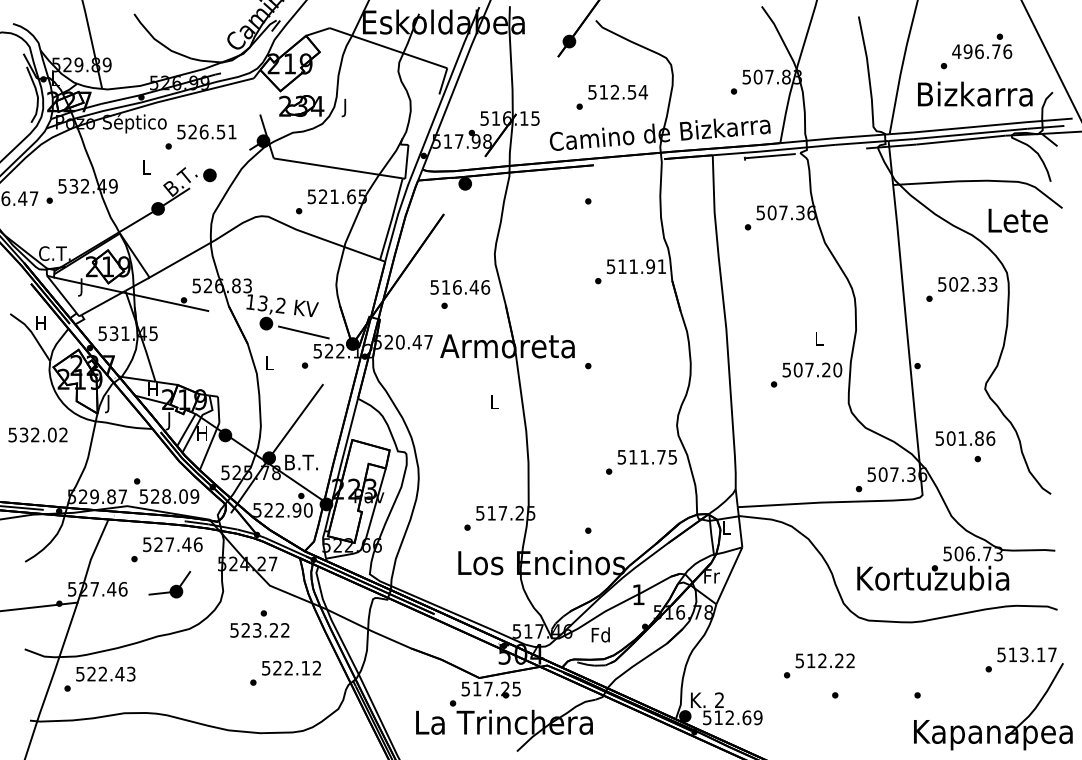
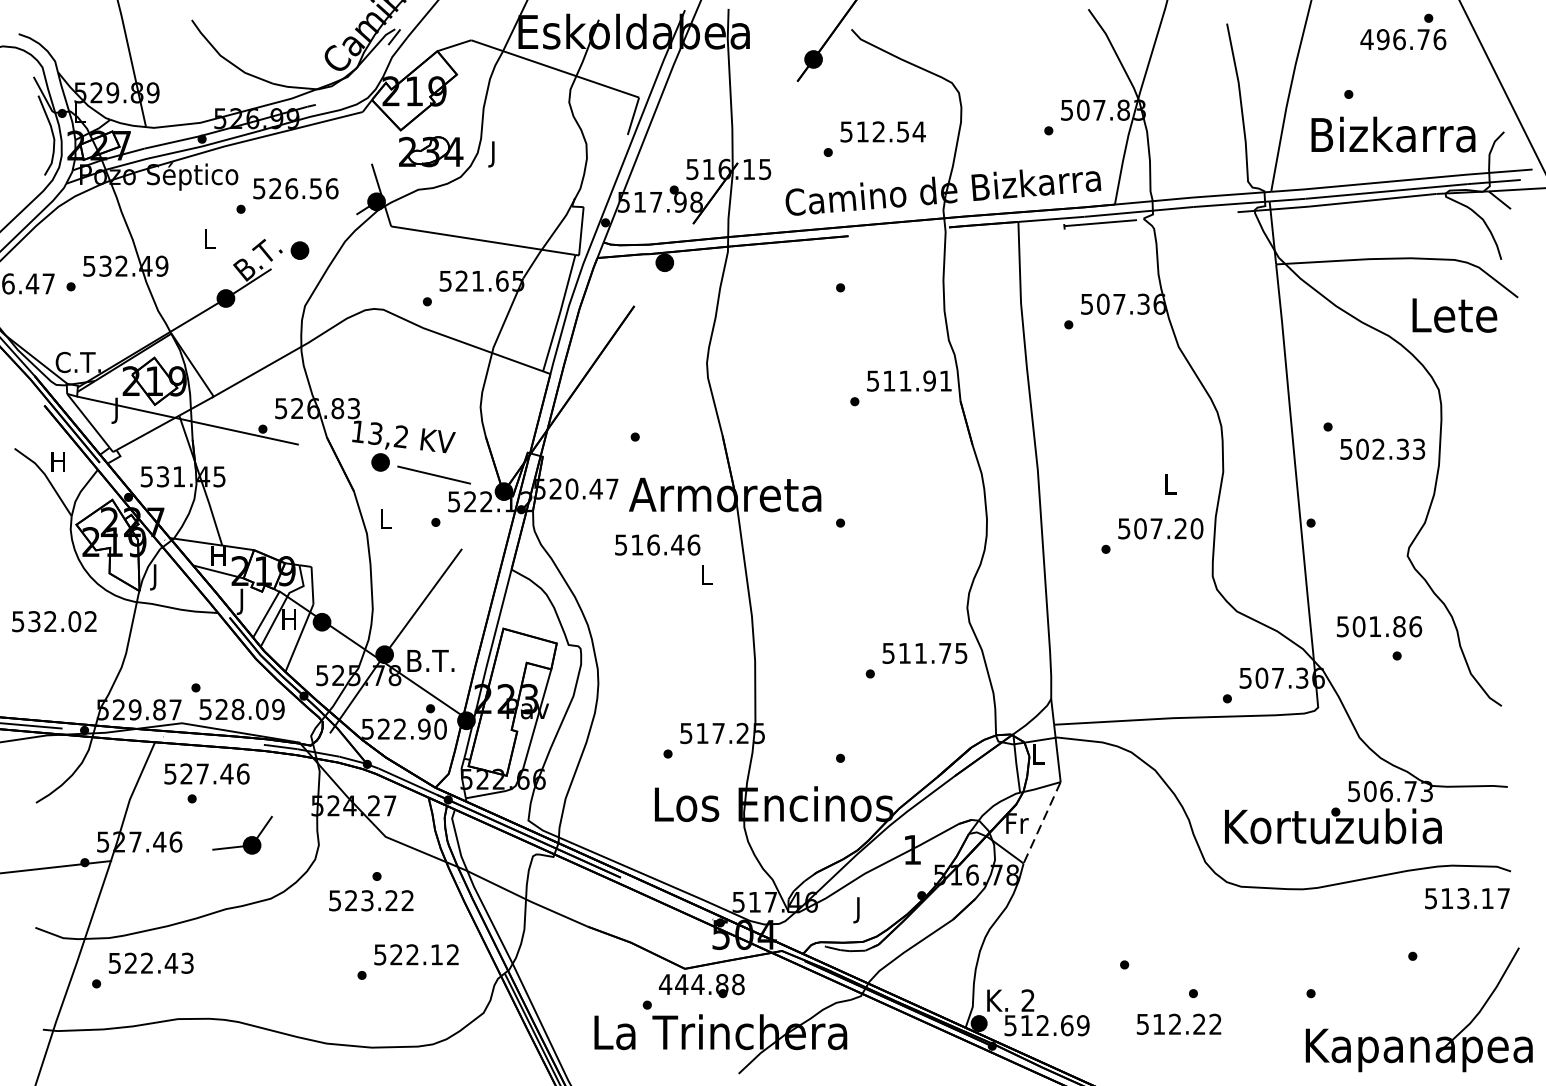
text: (982, 46) -> (1403, 32), moved
text: (232, 131) -> (332, 187), 526.51 -> 526.56
text: (967, 284) -> (1382, 449), moved
text: (460, 287) -> (657, 545), moved
text: (172, 544) -> (206, 773), moved
line: (729, 576) -> (1042, 823), solid -> dashed
text: (600, 636) -> (858, 909), Fd -> J
text: (1026, 654) -> (1466, 898), moved
text: (824, 660) -> (1178, 1023), moved
text: (491, 688) -> (702, 983), 517.25 -> 444.88

